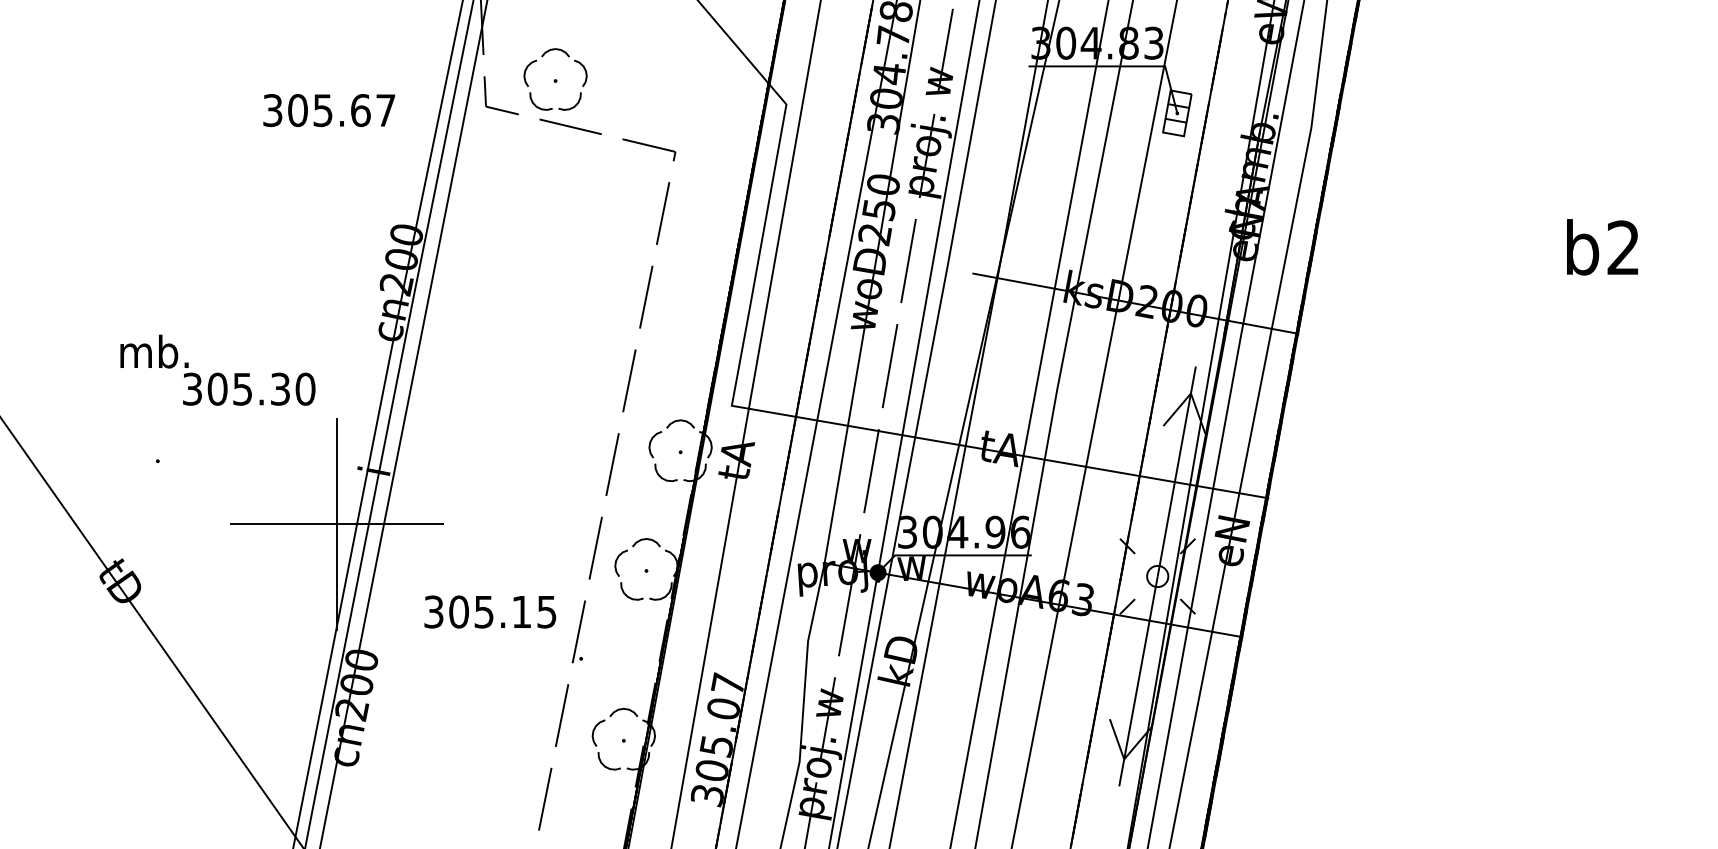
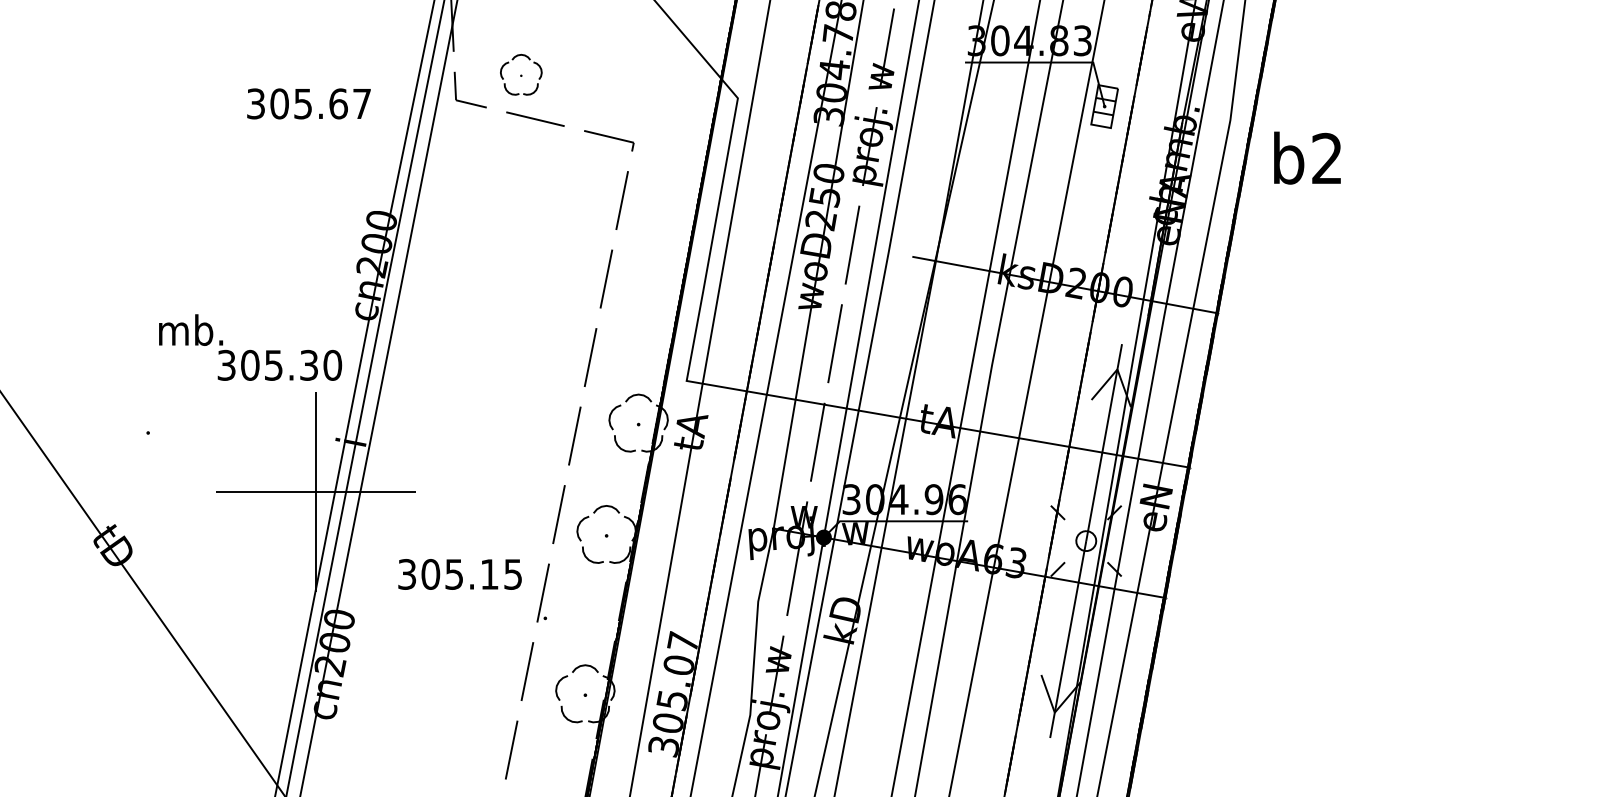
part: (555, 79) -> (521, 74), size x0.7
text: (1602, 247) -> (1307, 158), moved
text: (217, 369) -> (250, 346), moved

